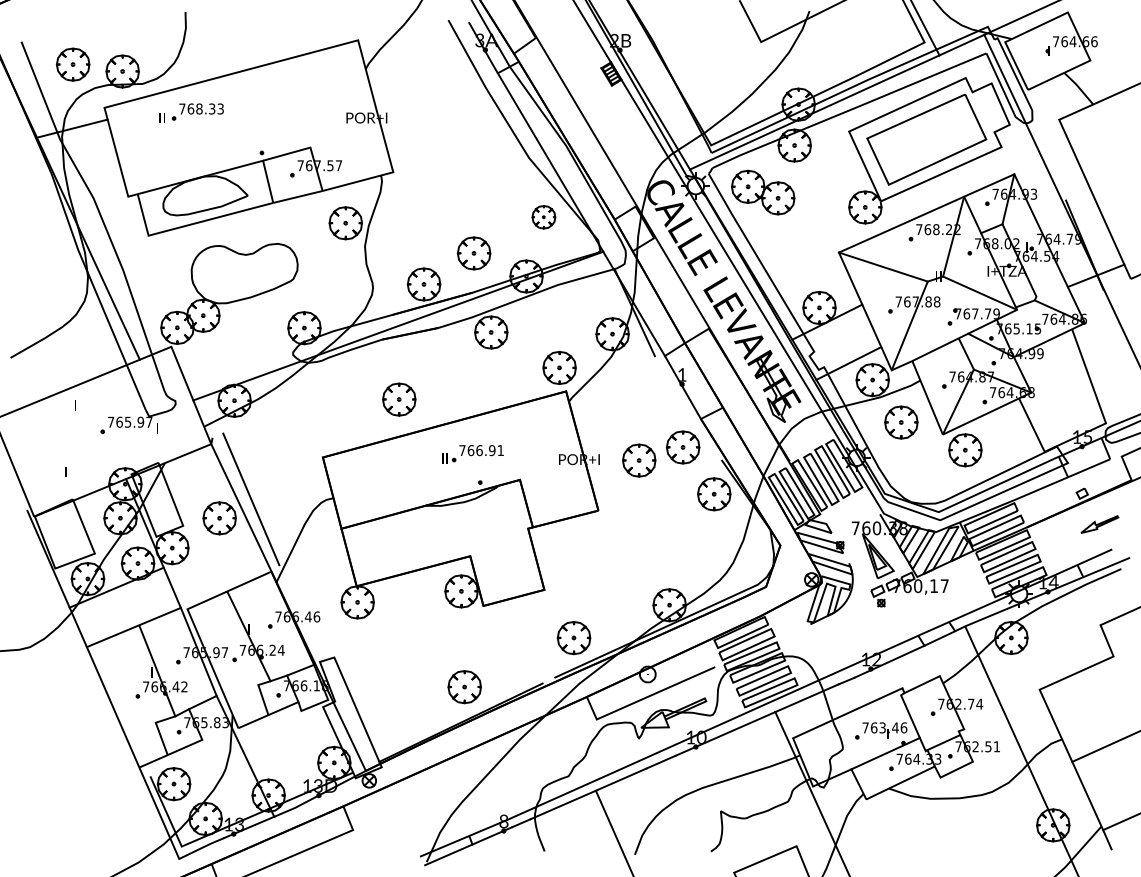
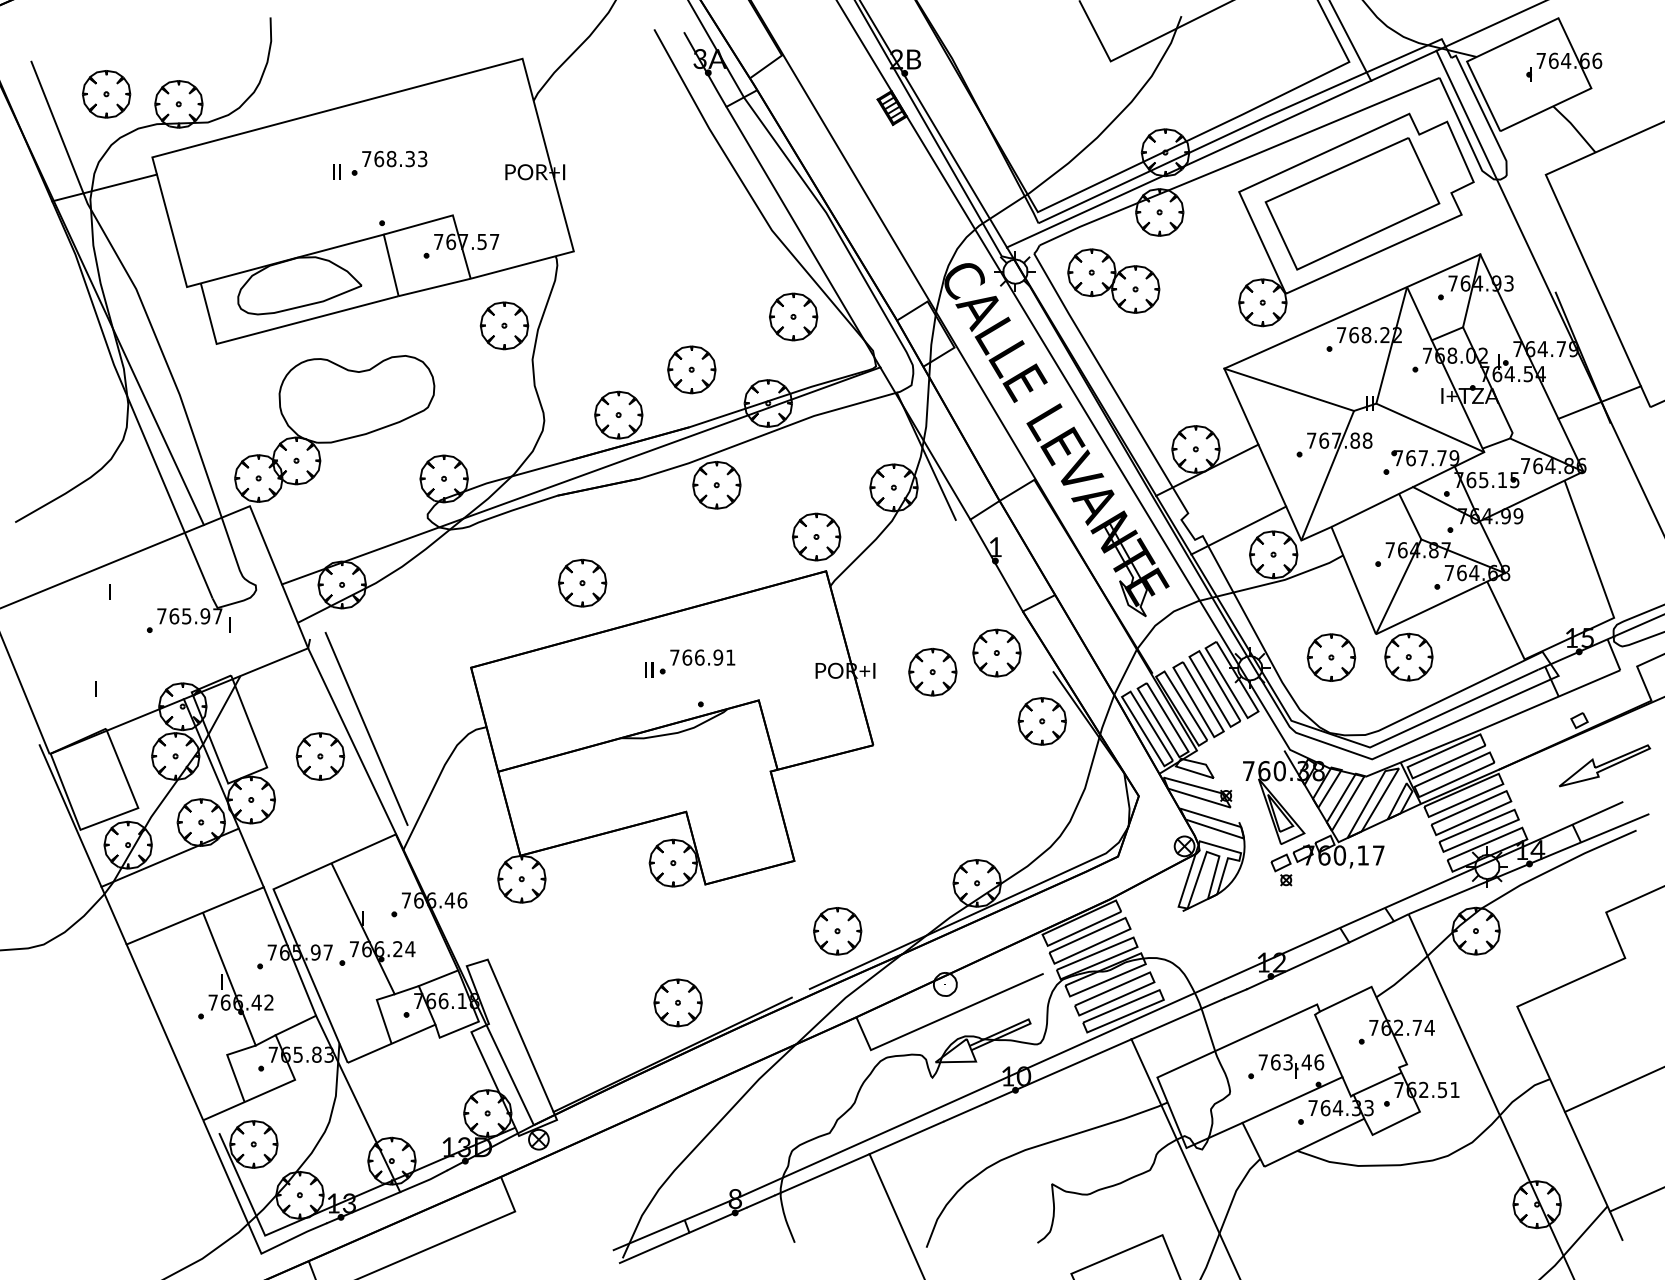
part: (191, 112) -> (380, 164), moved
part: (543, 217) -> (793, 317), size x1.43
part: (901, 422) -> (1331, 657), moved
part: (1099, 524) -> (1604, 765), size x1.67

